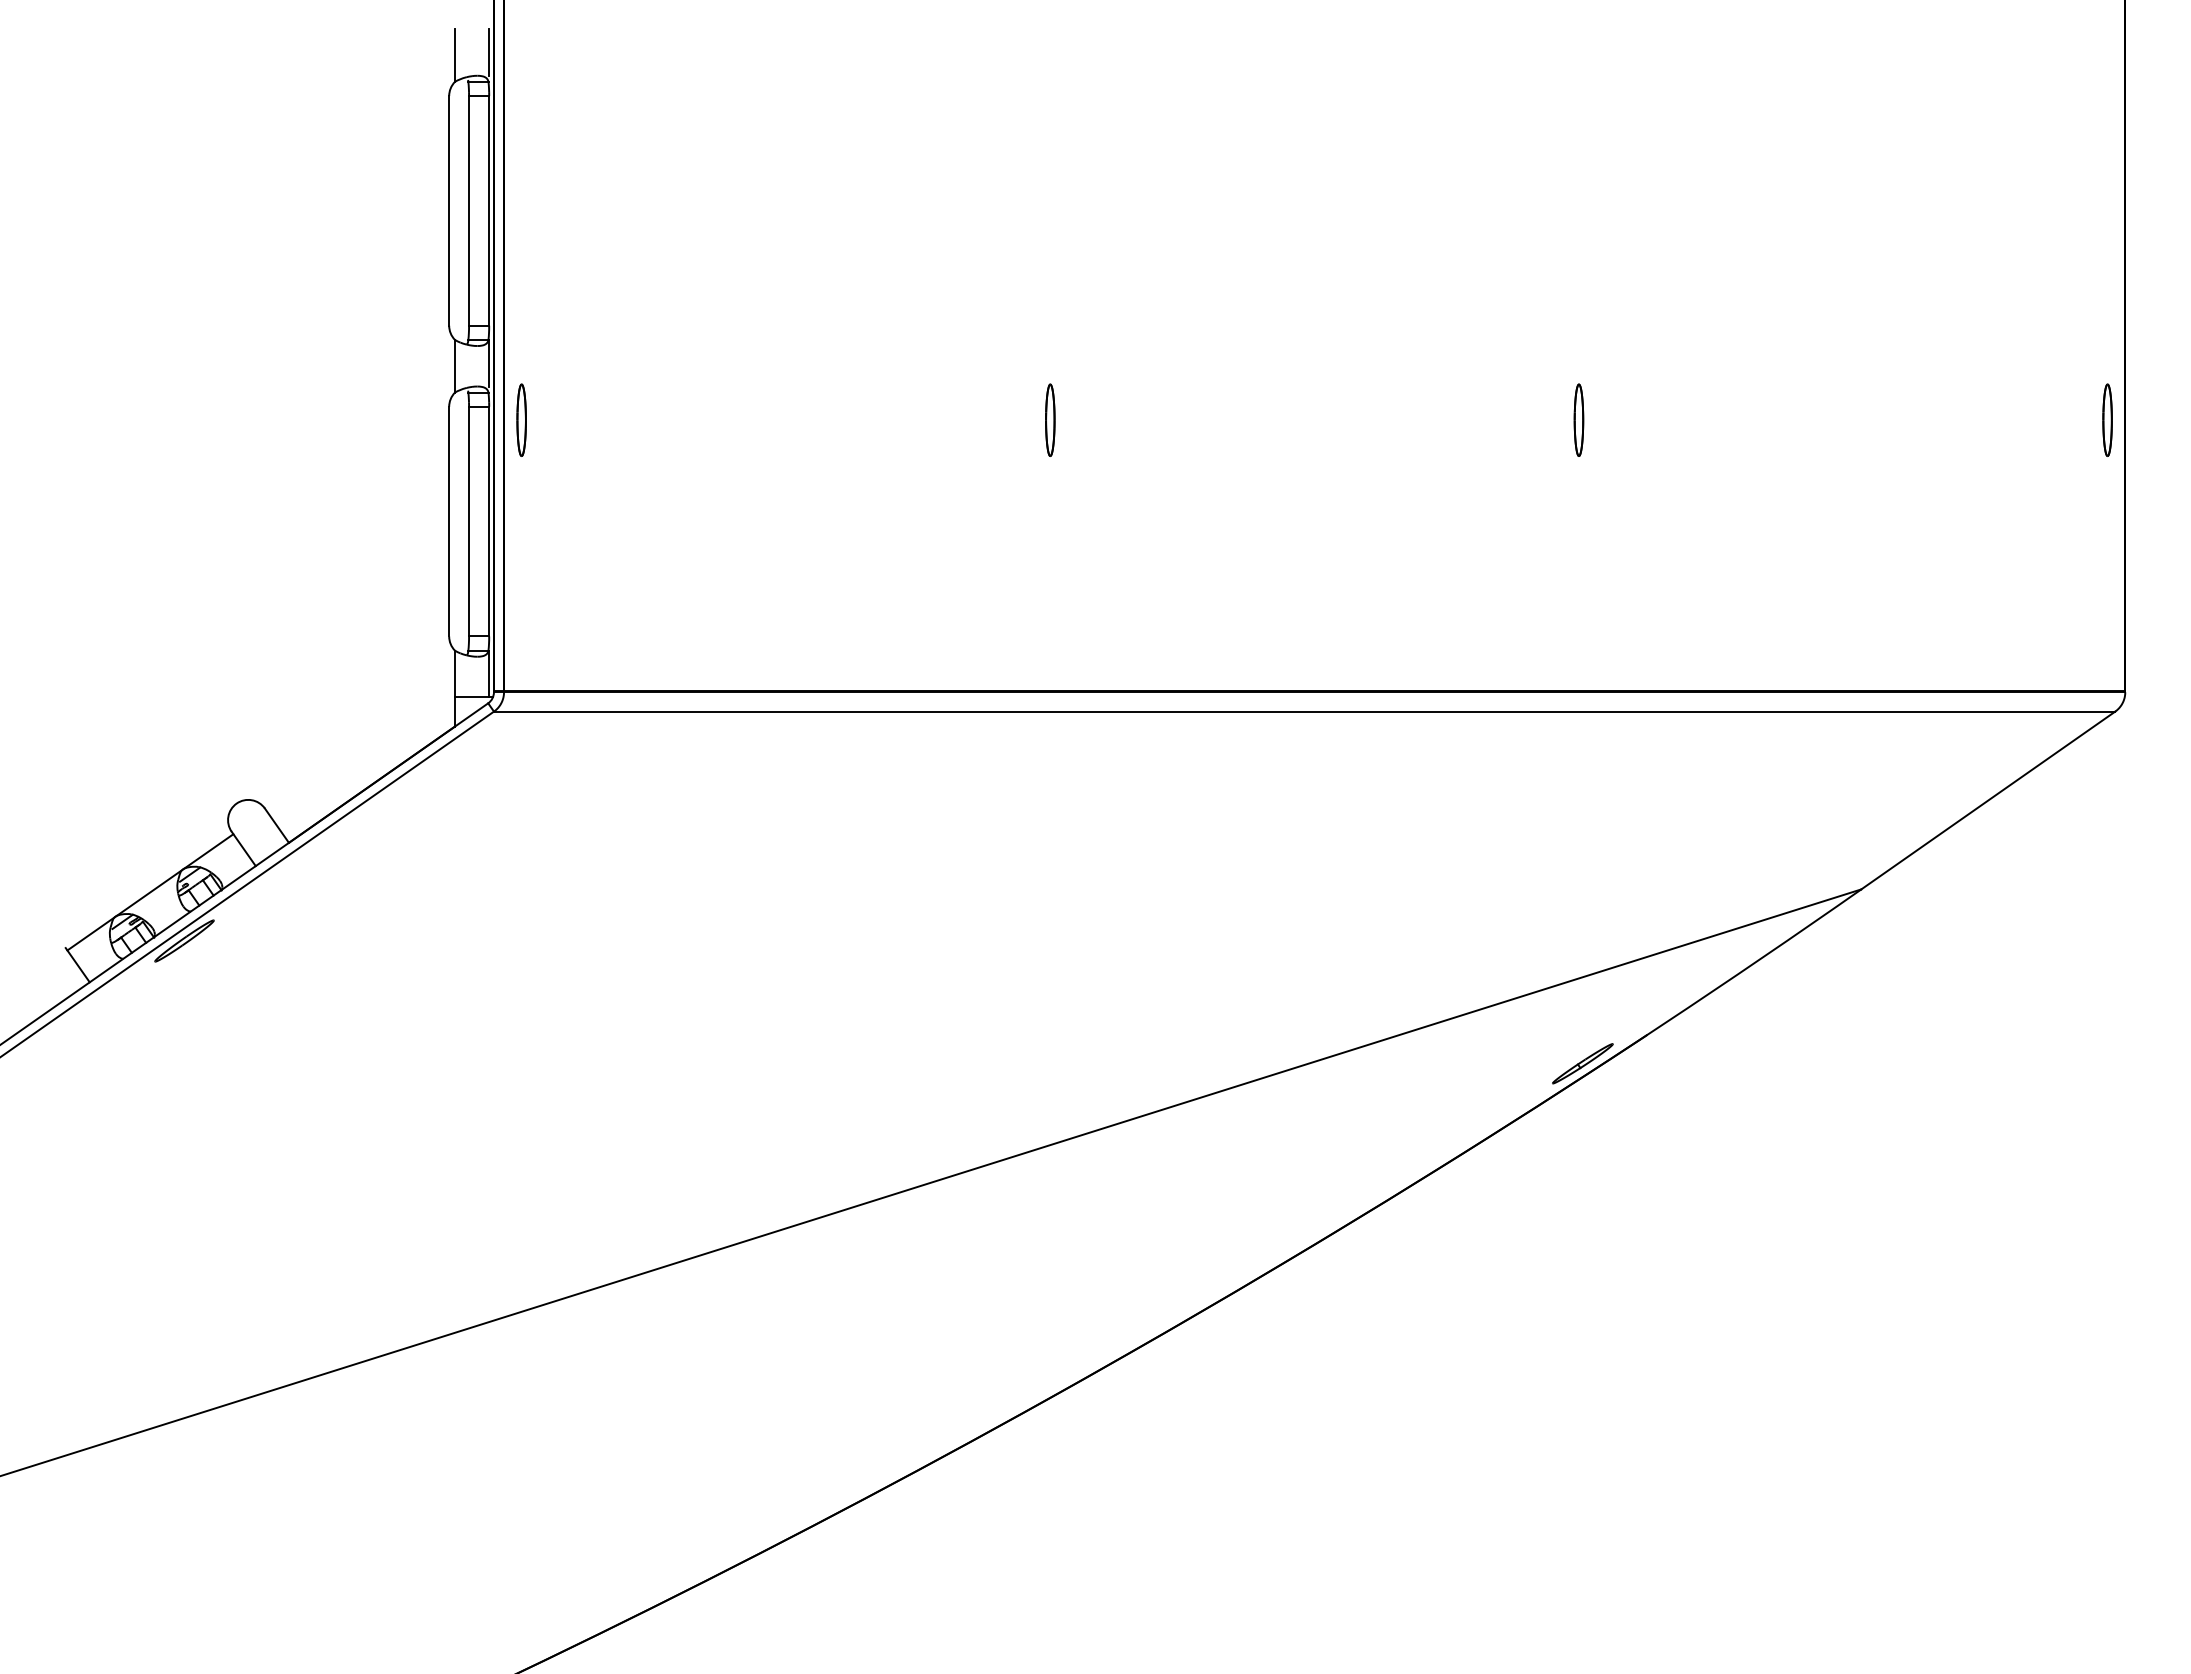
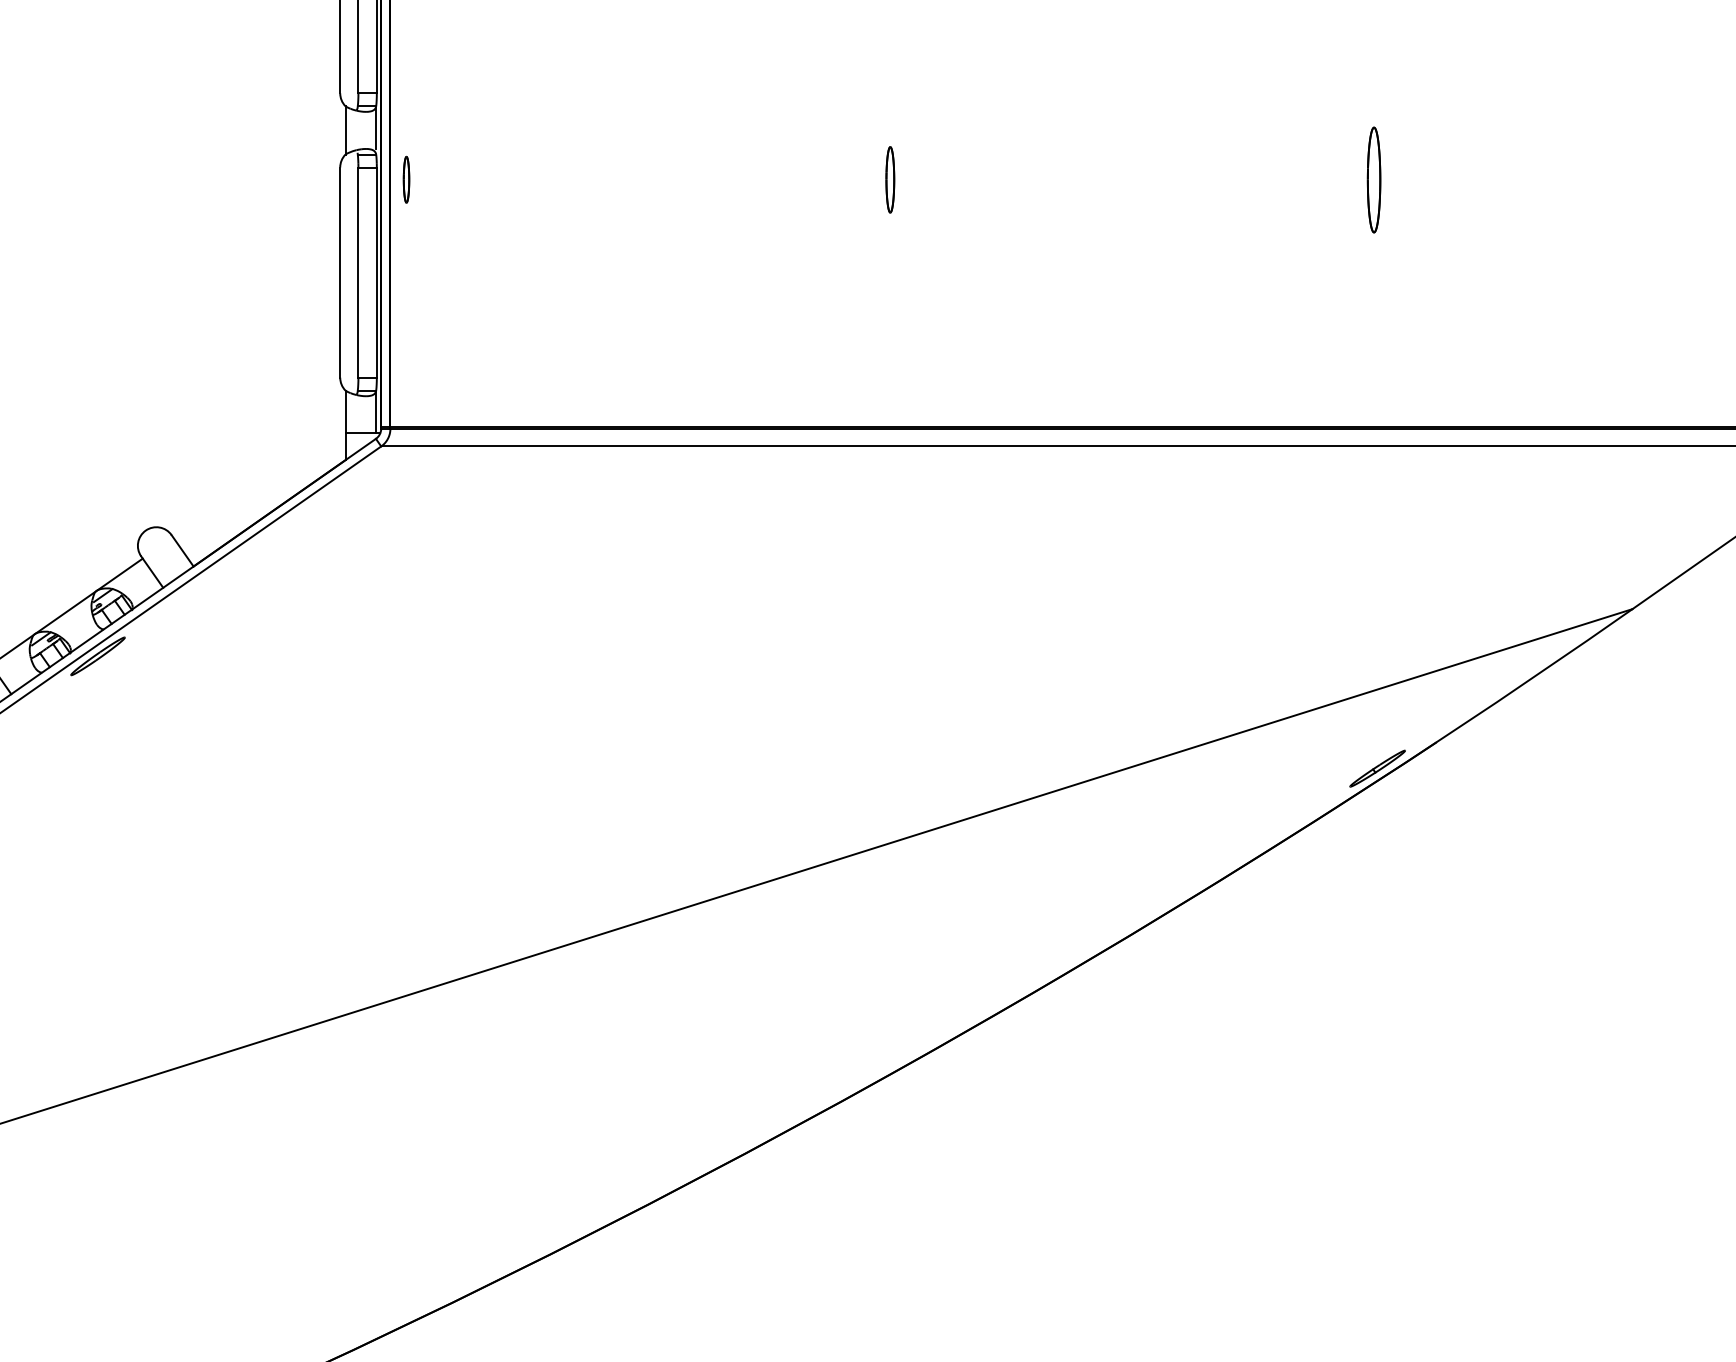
part: (521, 419) -> (406, 179), size x0.7
part: (1578, 419) -> (1373, 179), size x1.6

